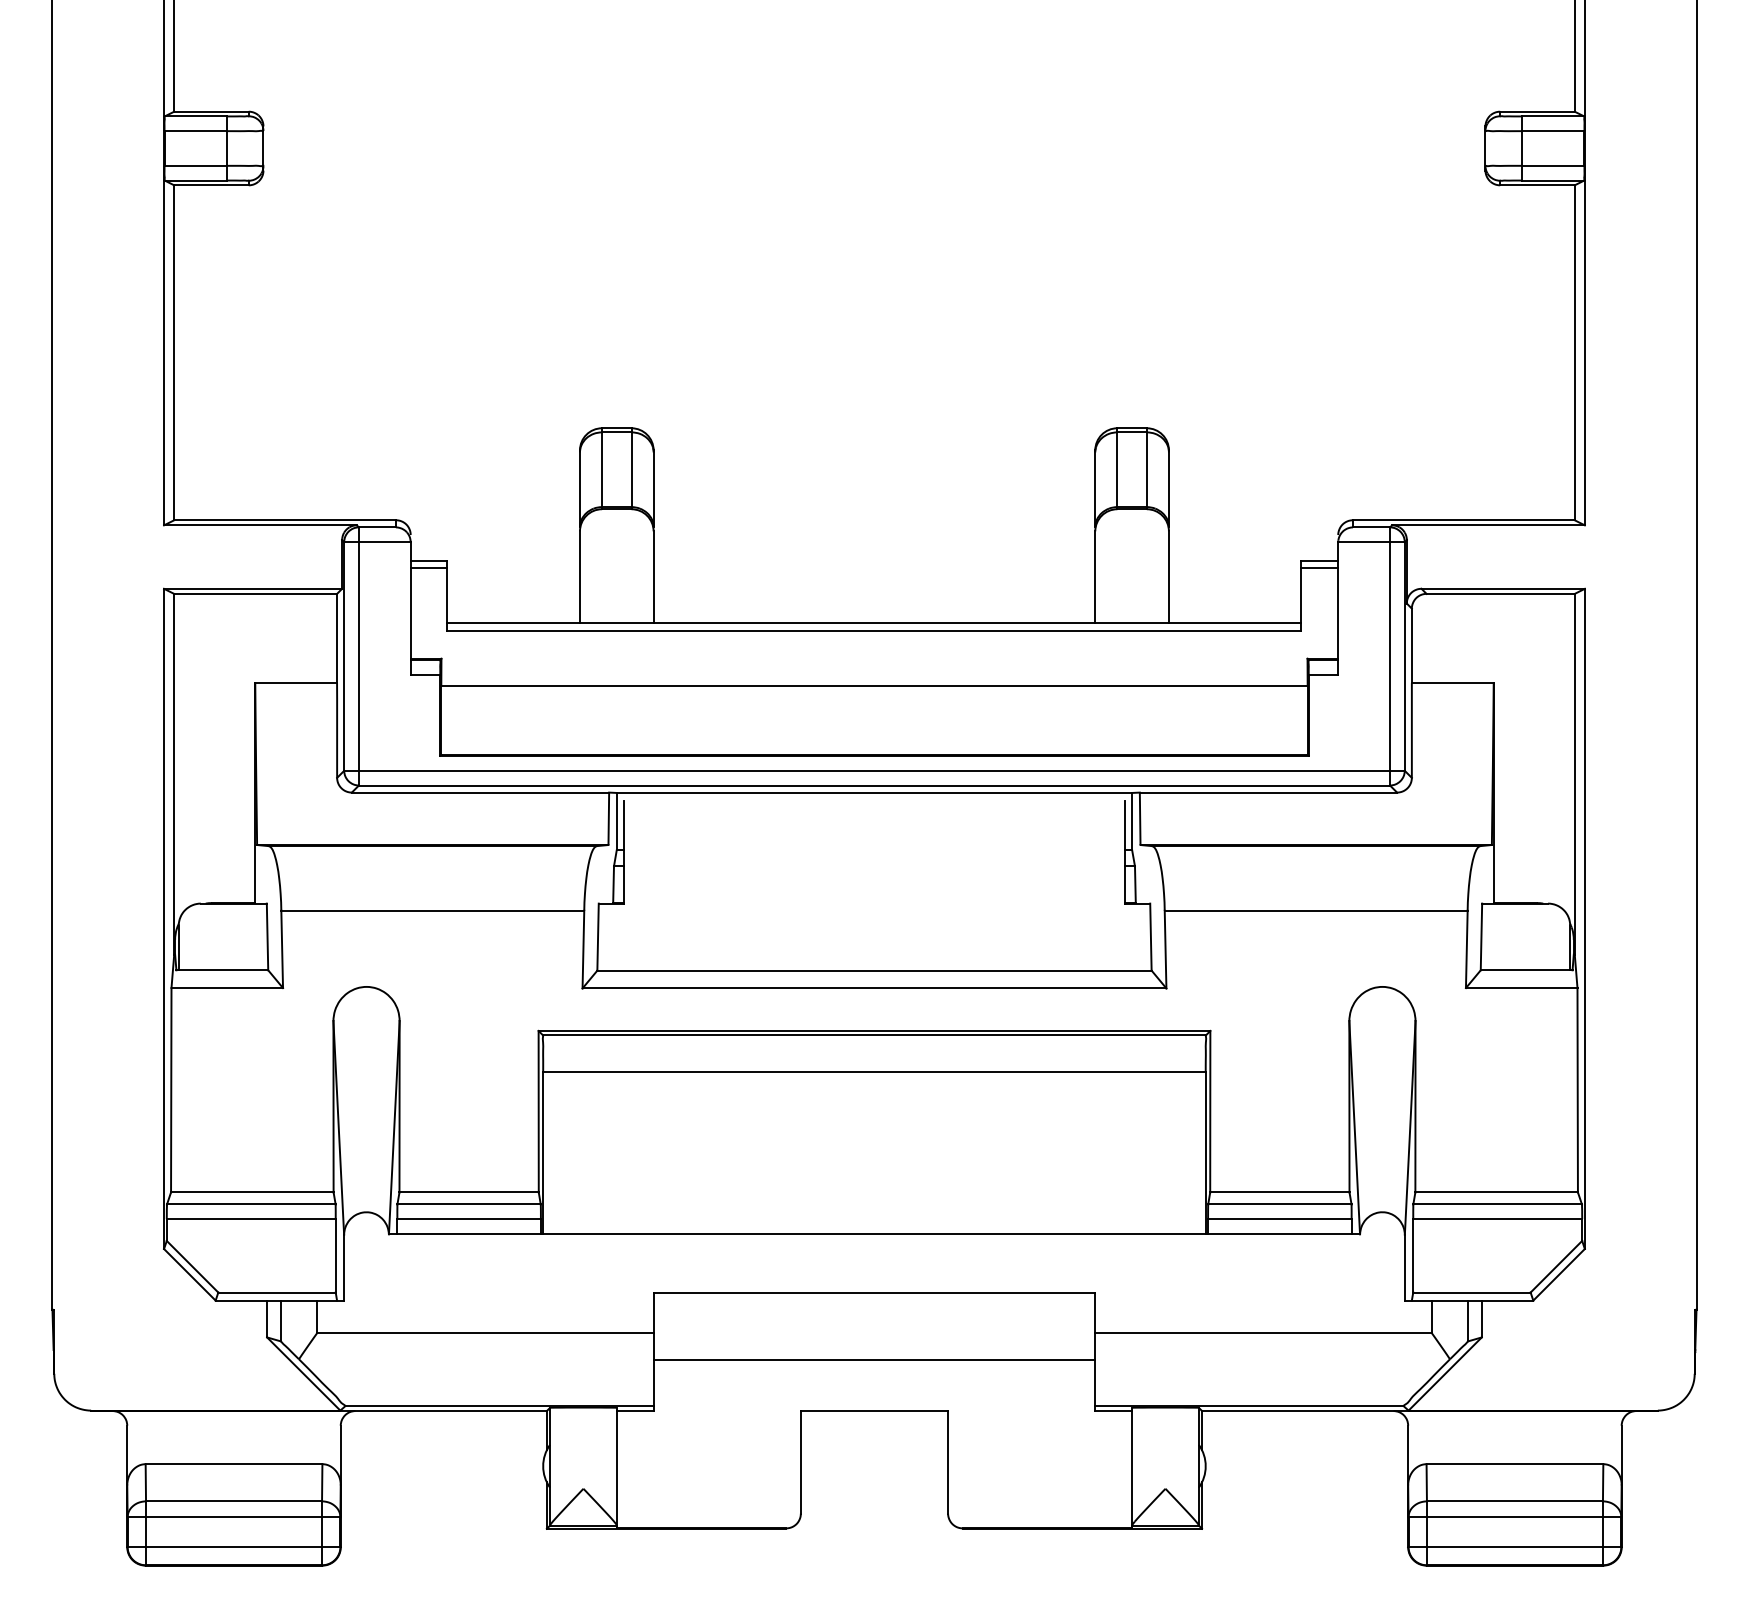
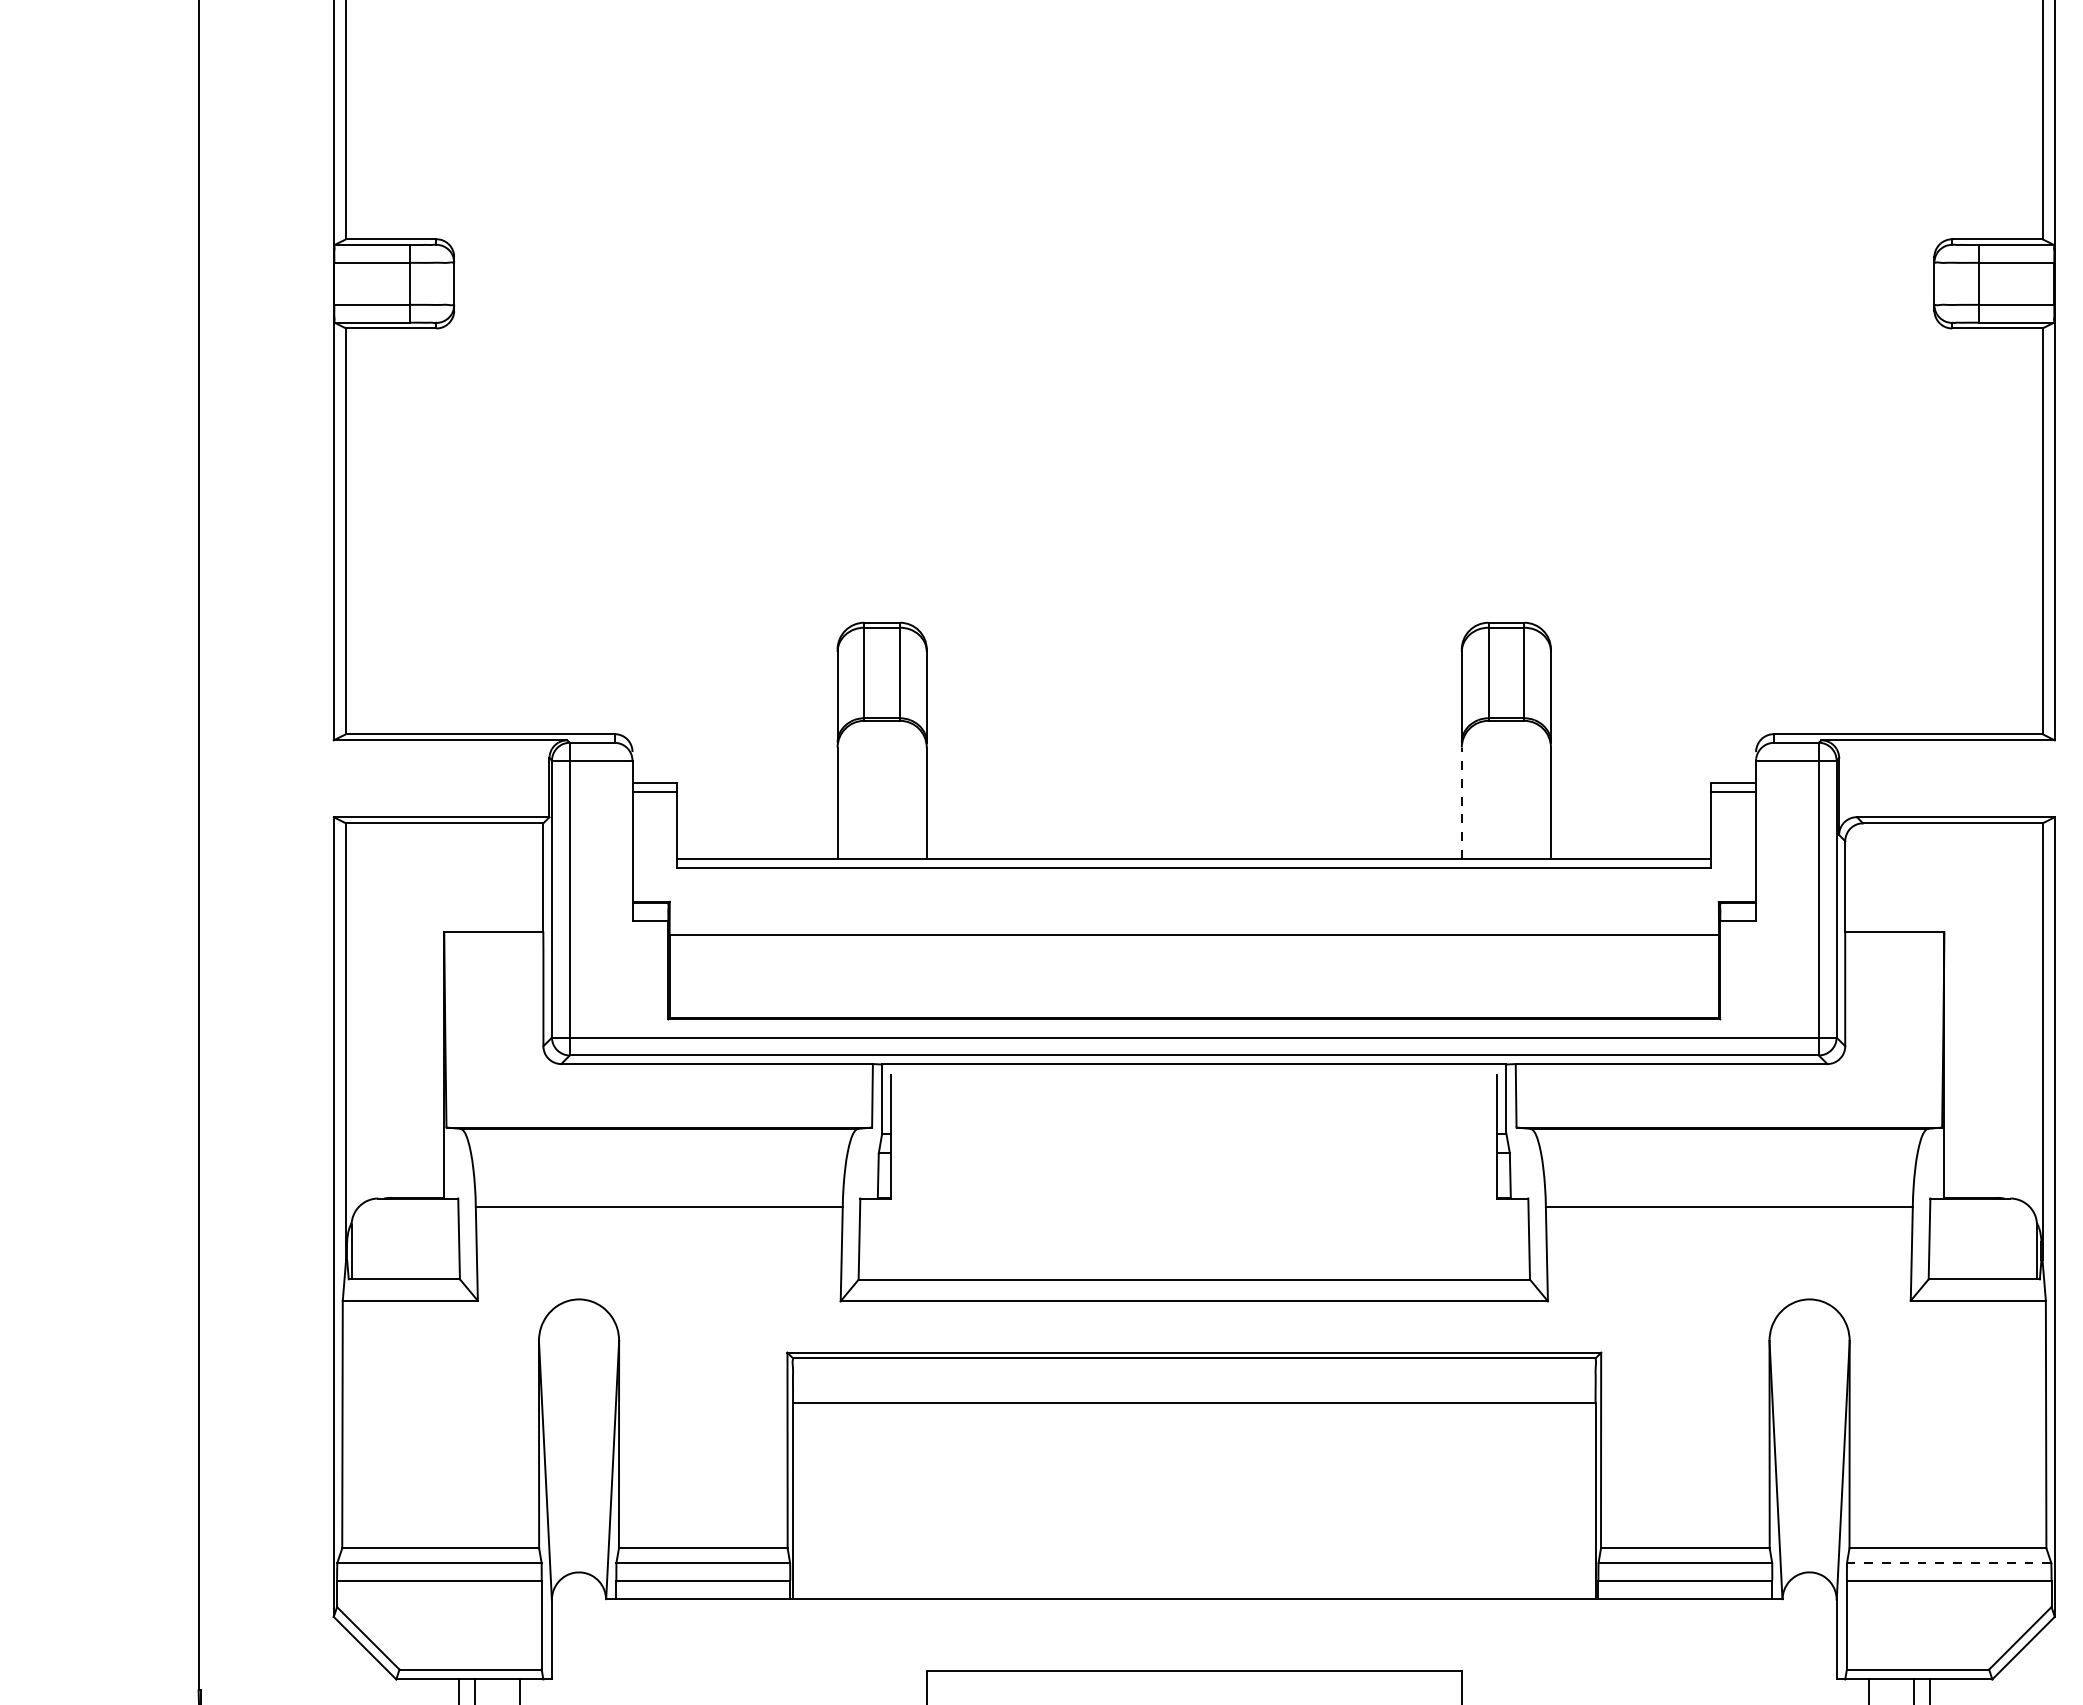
line: (1095, 576) -> (1462, 802), solid -> dashed
line: (1497, 1204) -> (1948, 1562), solid -> dashed

